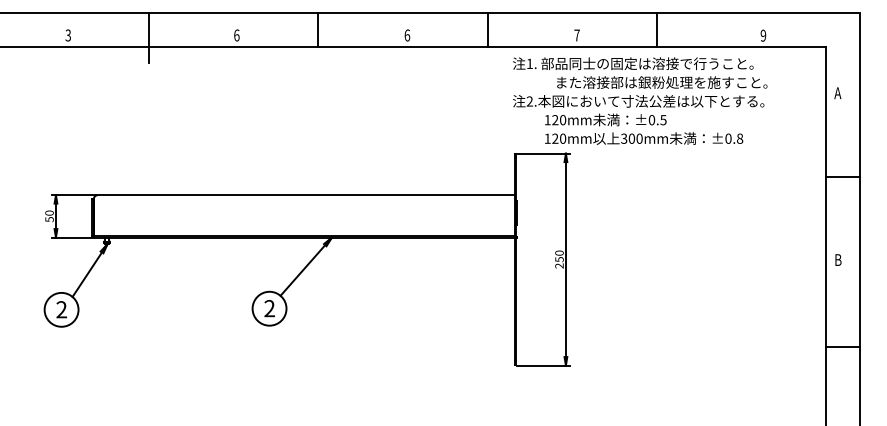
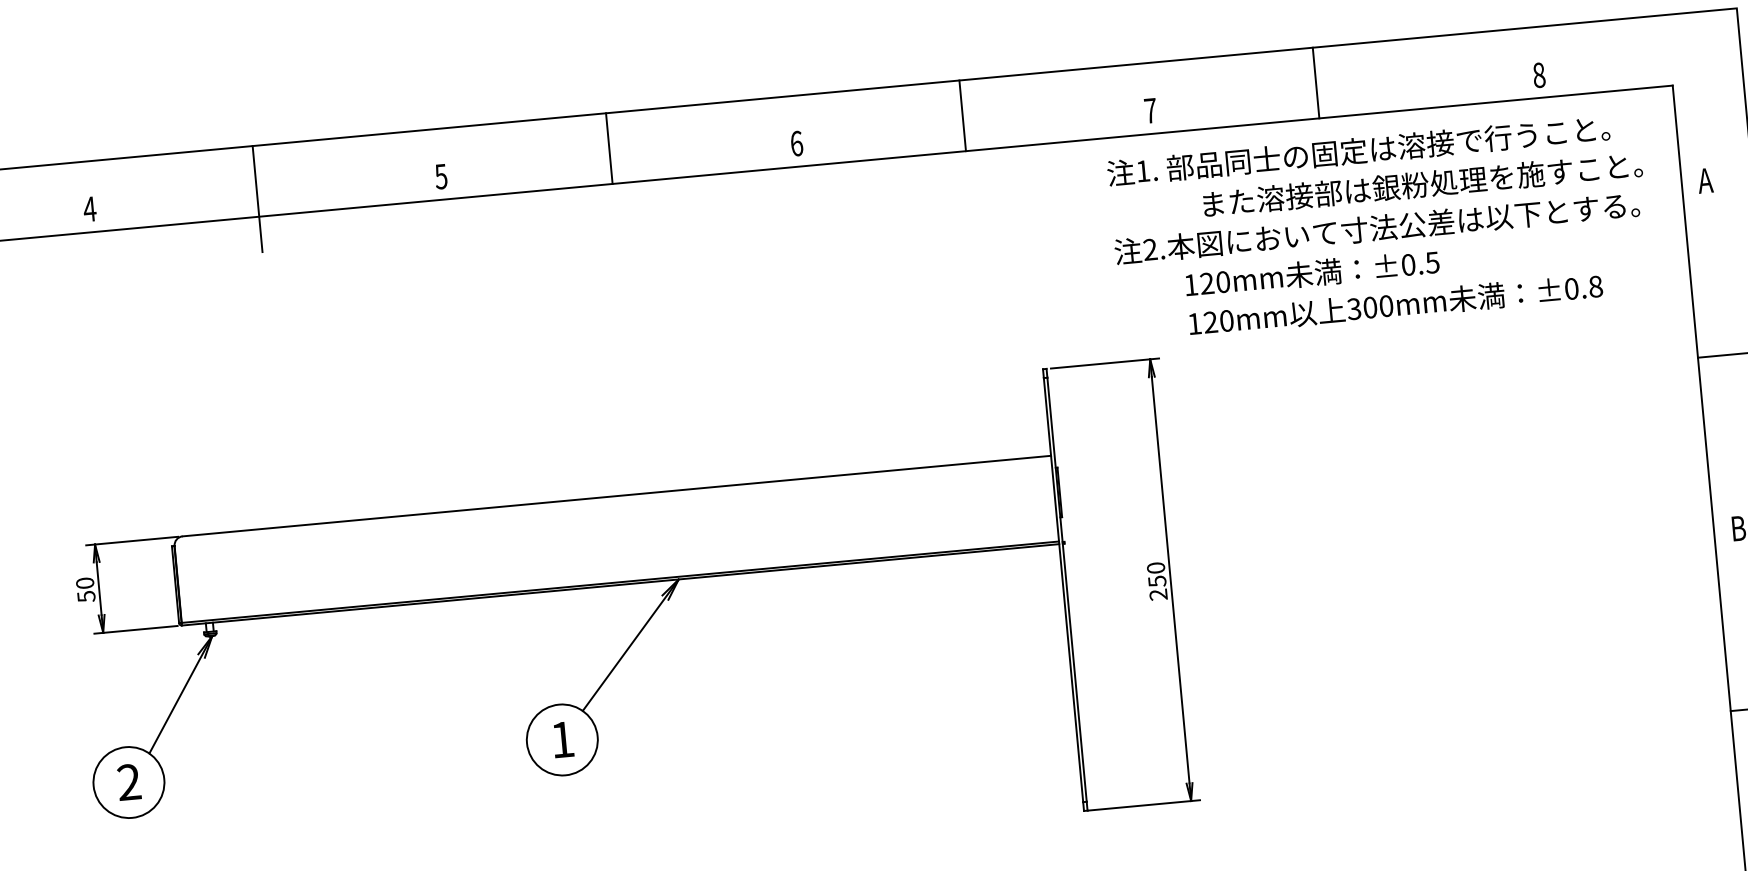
text: (68, 35) -> (90, 209), 3 -> 4
text: (236, 35) -> (440, 176), 6 -> 5
text: (763, 35) -> (1539, 74), 9 -> 8
text: (640, 100) -> (1380, 226), moved
text: (269, 308) -> (562, 739), 2 -> 1

